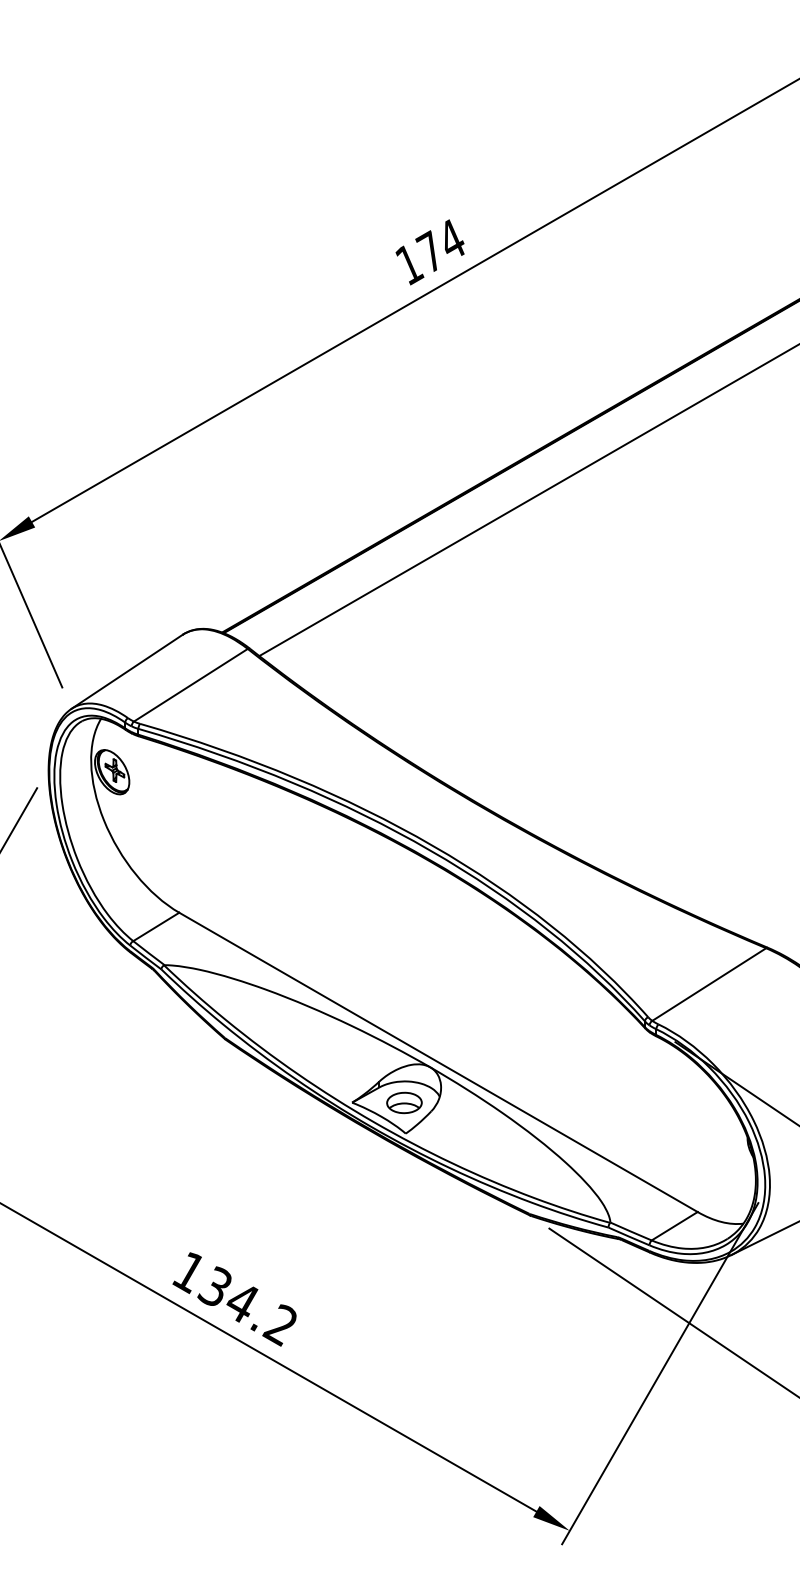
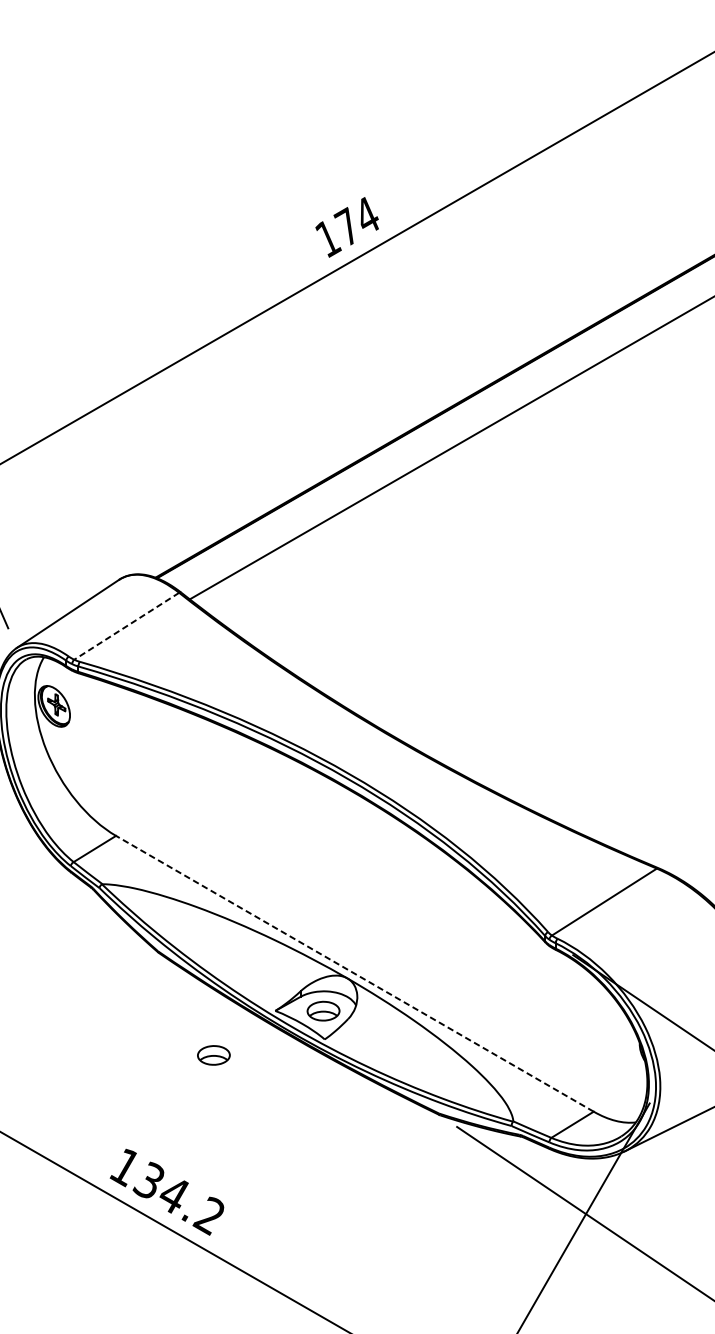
line: (190, 685) -> (126, 626), solid -> dashed
line: (438, 1062) -> (354, 973), solid -> dashed
part: (285, 1150) -> (213, 1054), added

